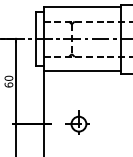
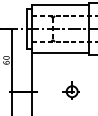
part: (76, 122) -> (70, 90), moved

